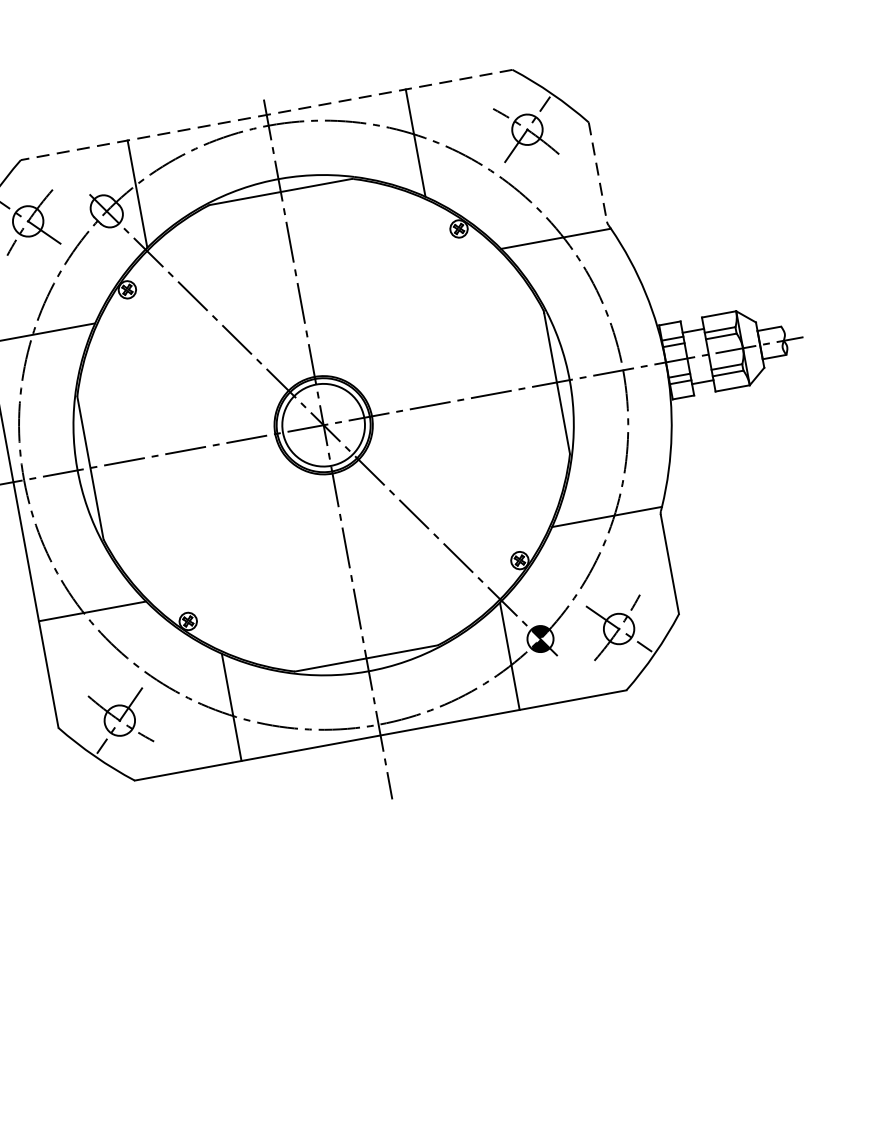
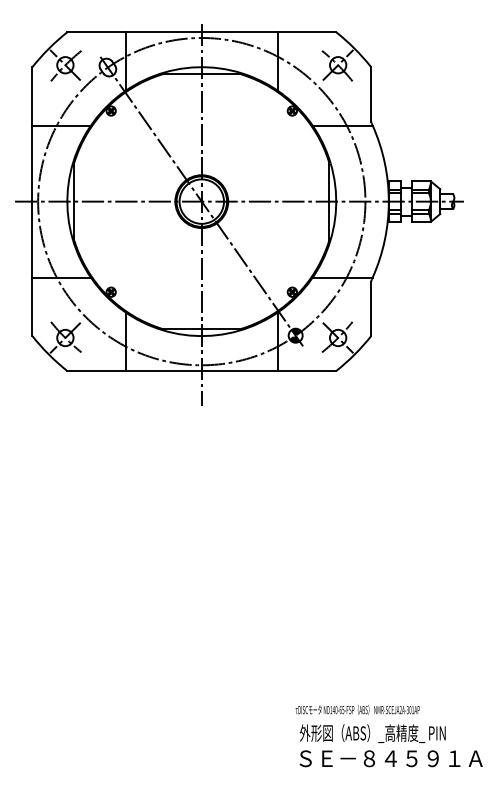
line: (266, 115) -> (201, 32), dashed -> solid
line: (598, 172) -> (371, 94), dashed -> solid

